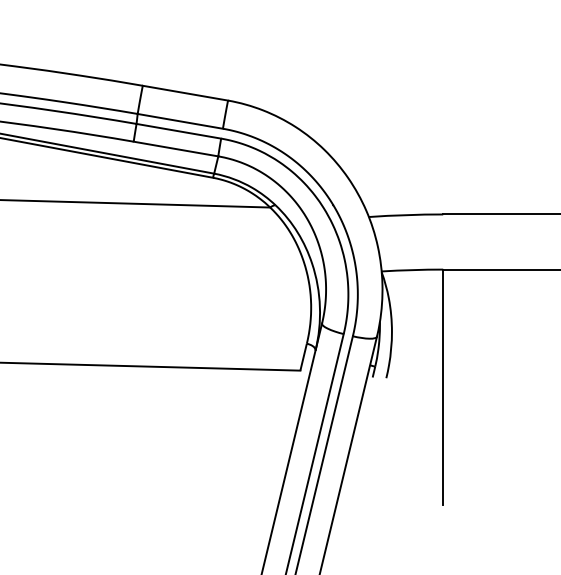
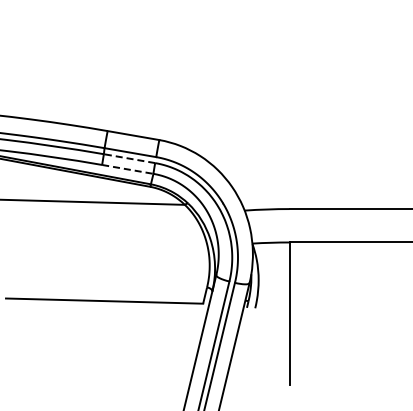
line: (178, 131) -> (129, 158), solid -> dashed
line: (177, 149) -> (128, 169), solid -> dashed

